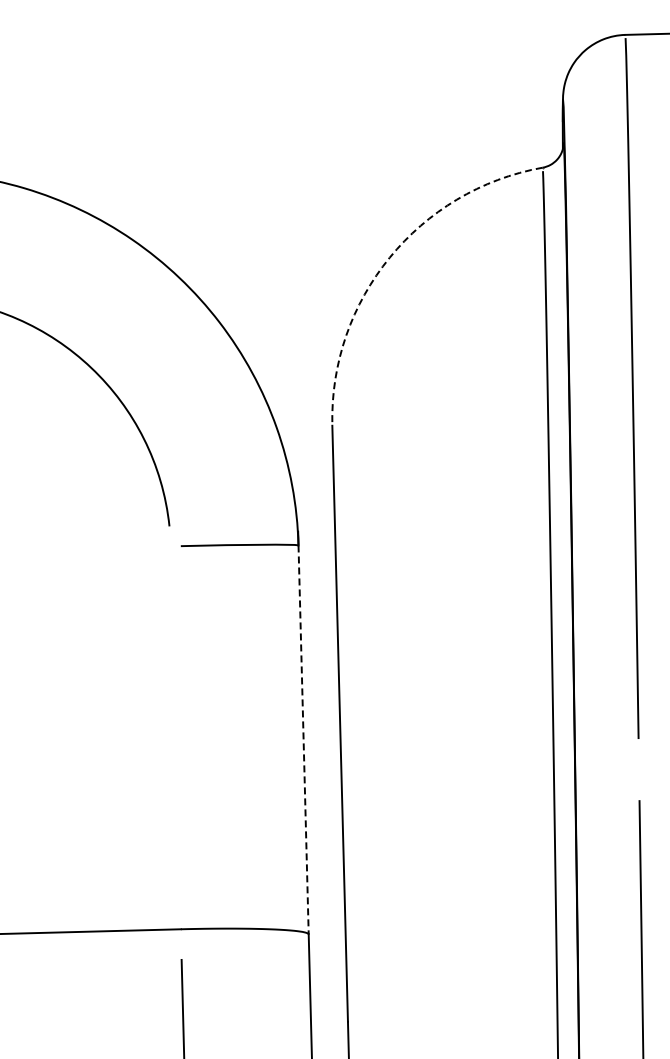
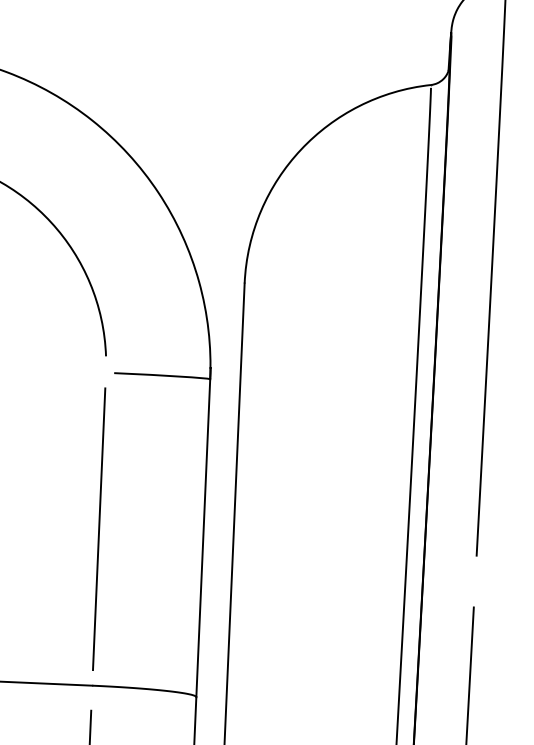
arc: (389, 257) -> (300, 149), dashed -> solid
line: (175, 737) -> (98, 528), added
line: (303, 739) -> (203, 537), dashed -> solid

